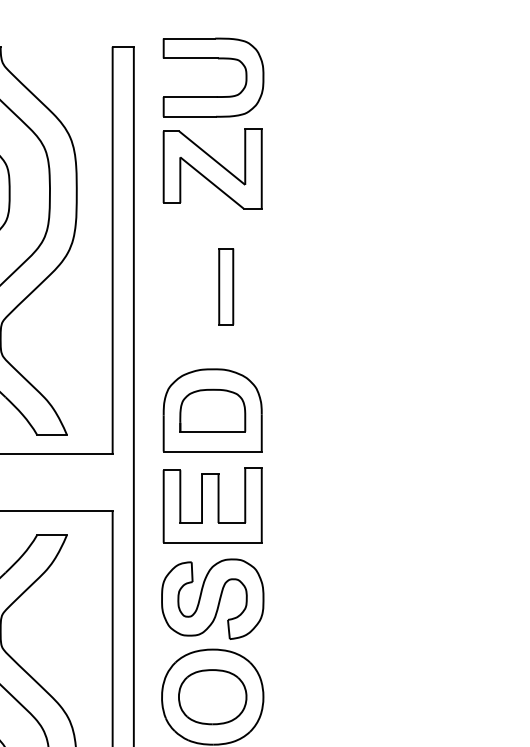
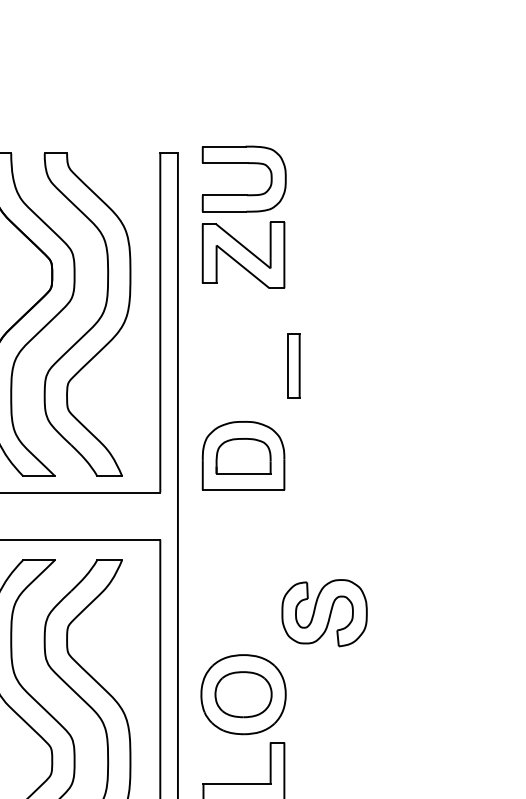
part: (225, 285) -> (293, 365), moved
part: (212, 504) -> (243, 534), removed
part: (212, 599) -> (324, 613), moved

